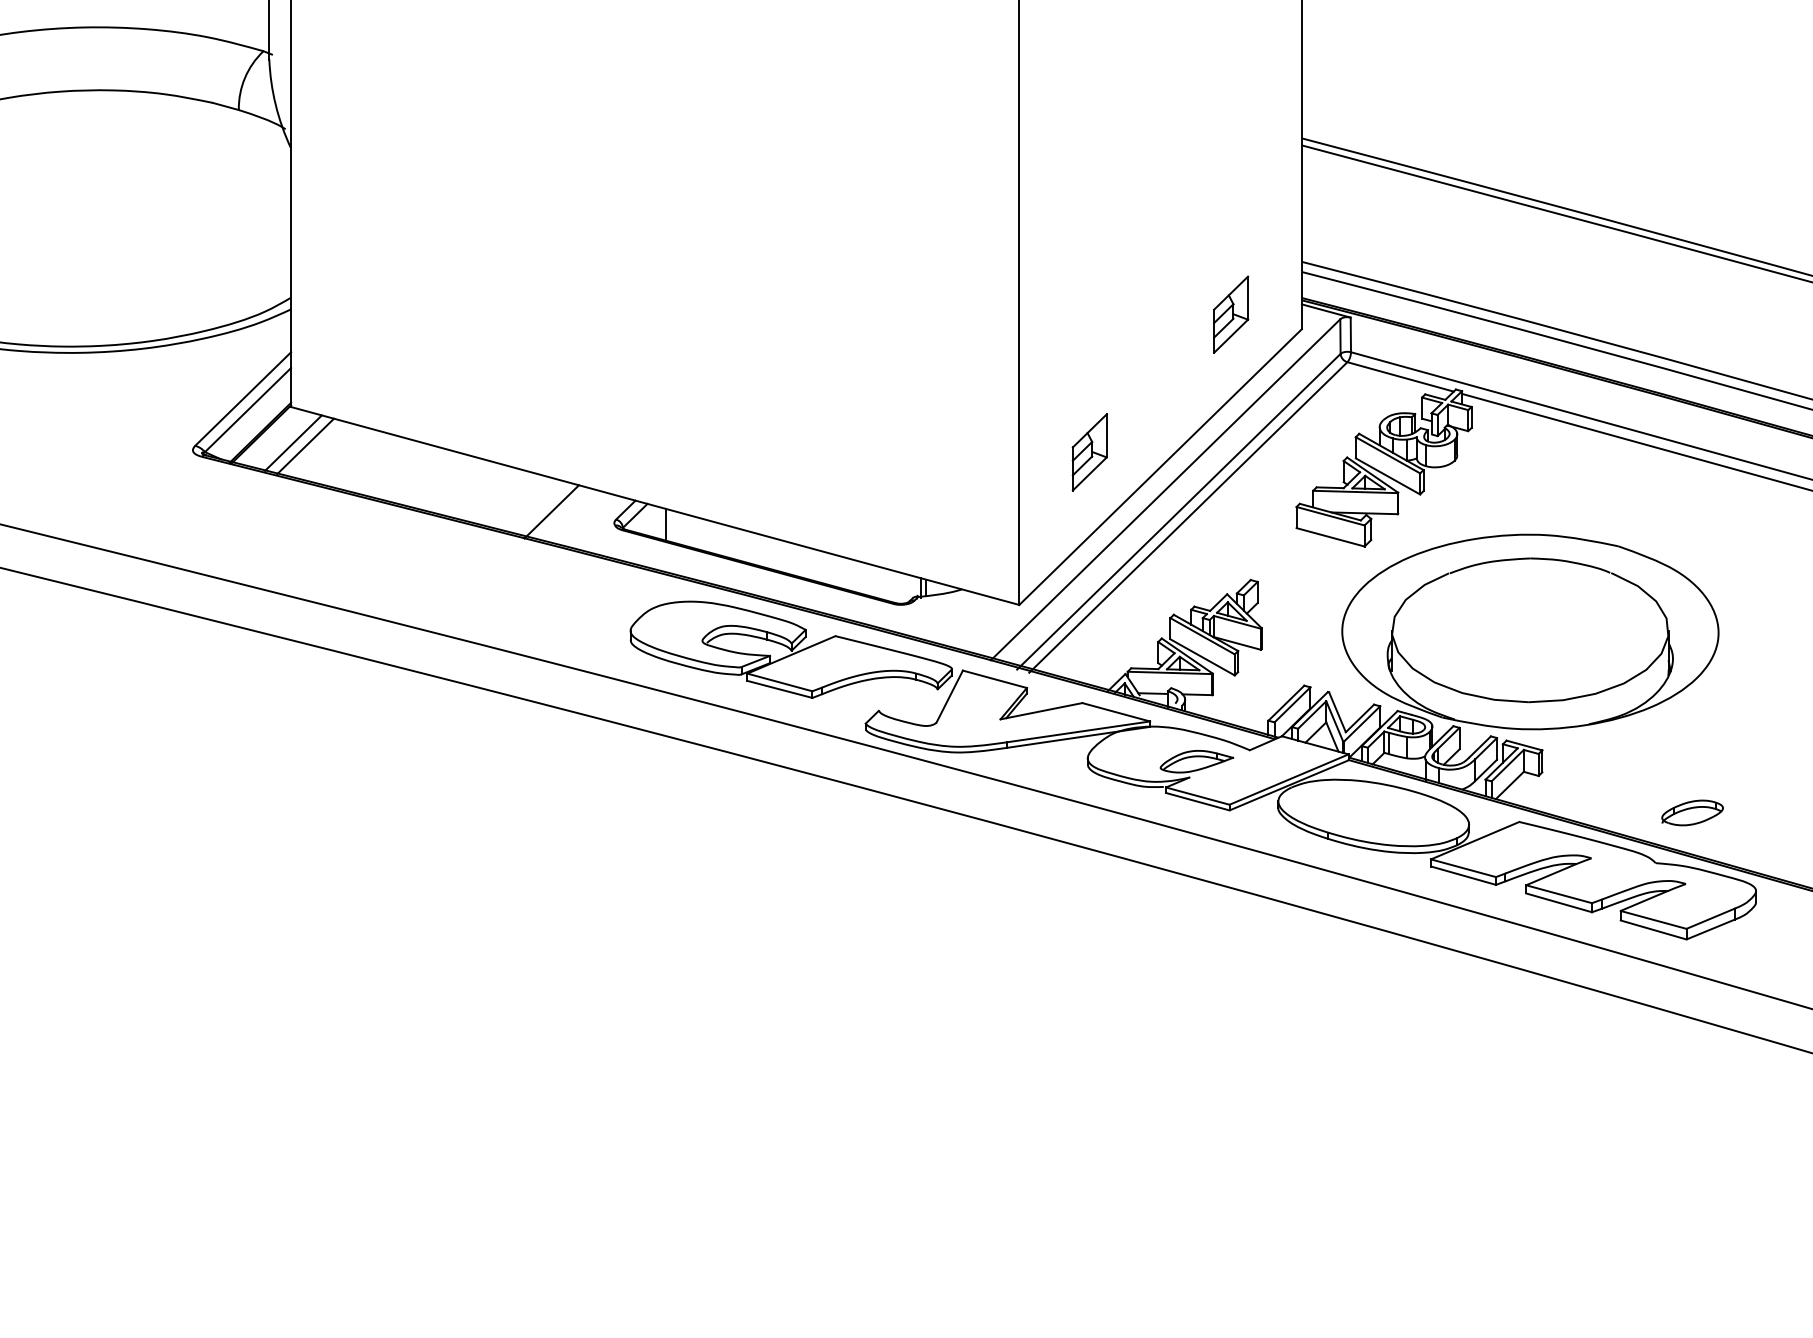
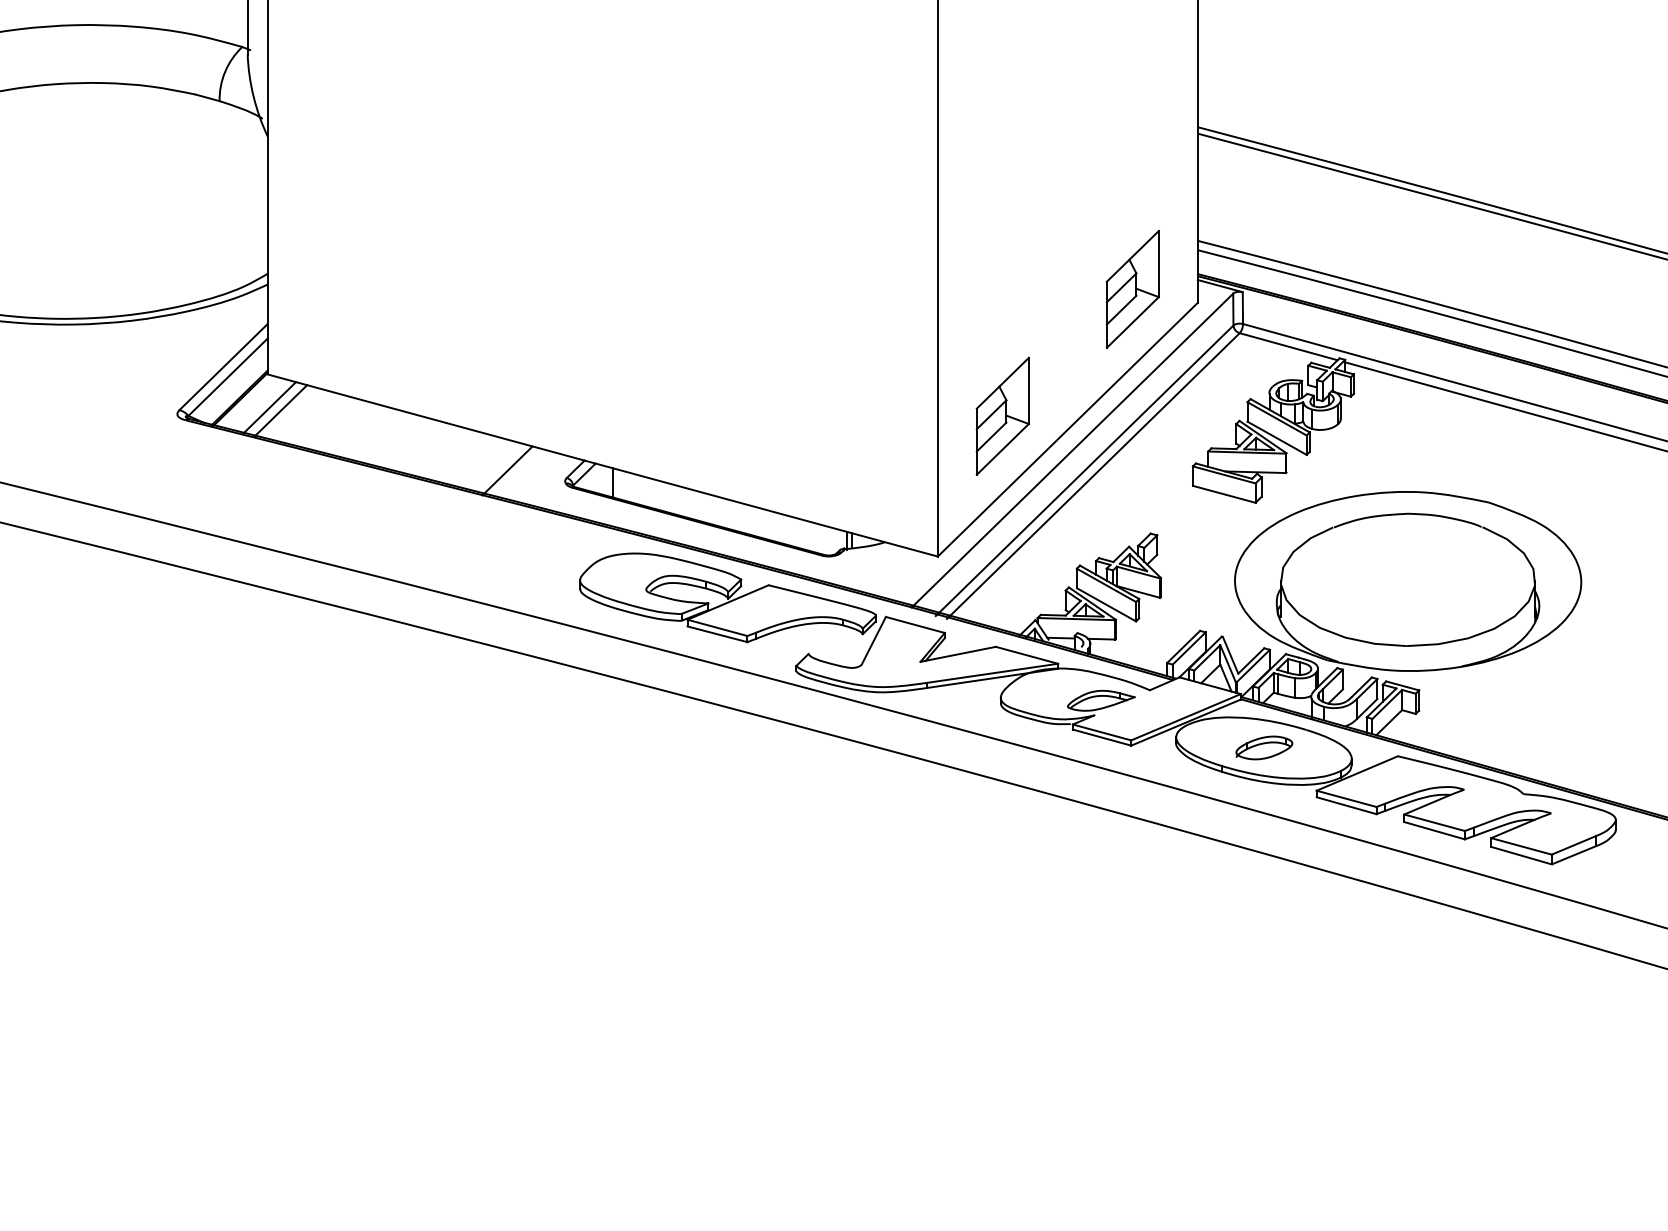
part: (1230, 314) -> (1132, 289), size x1.67
part: (1089, 451) -> (1002, 415), size x1.67
part: (1692, 812) -> (1264, 747), moved

